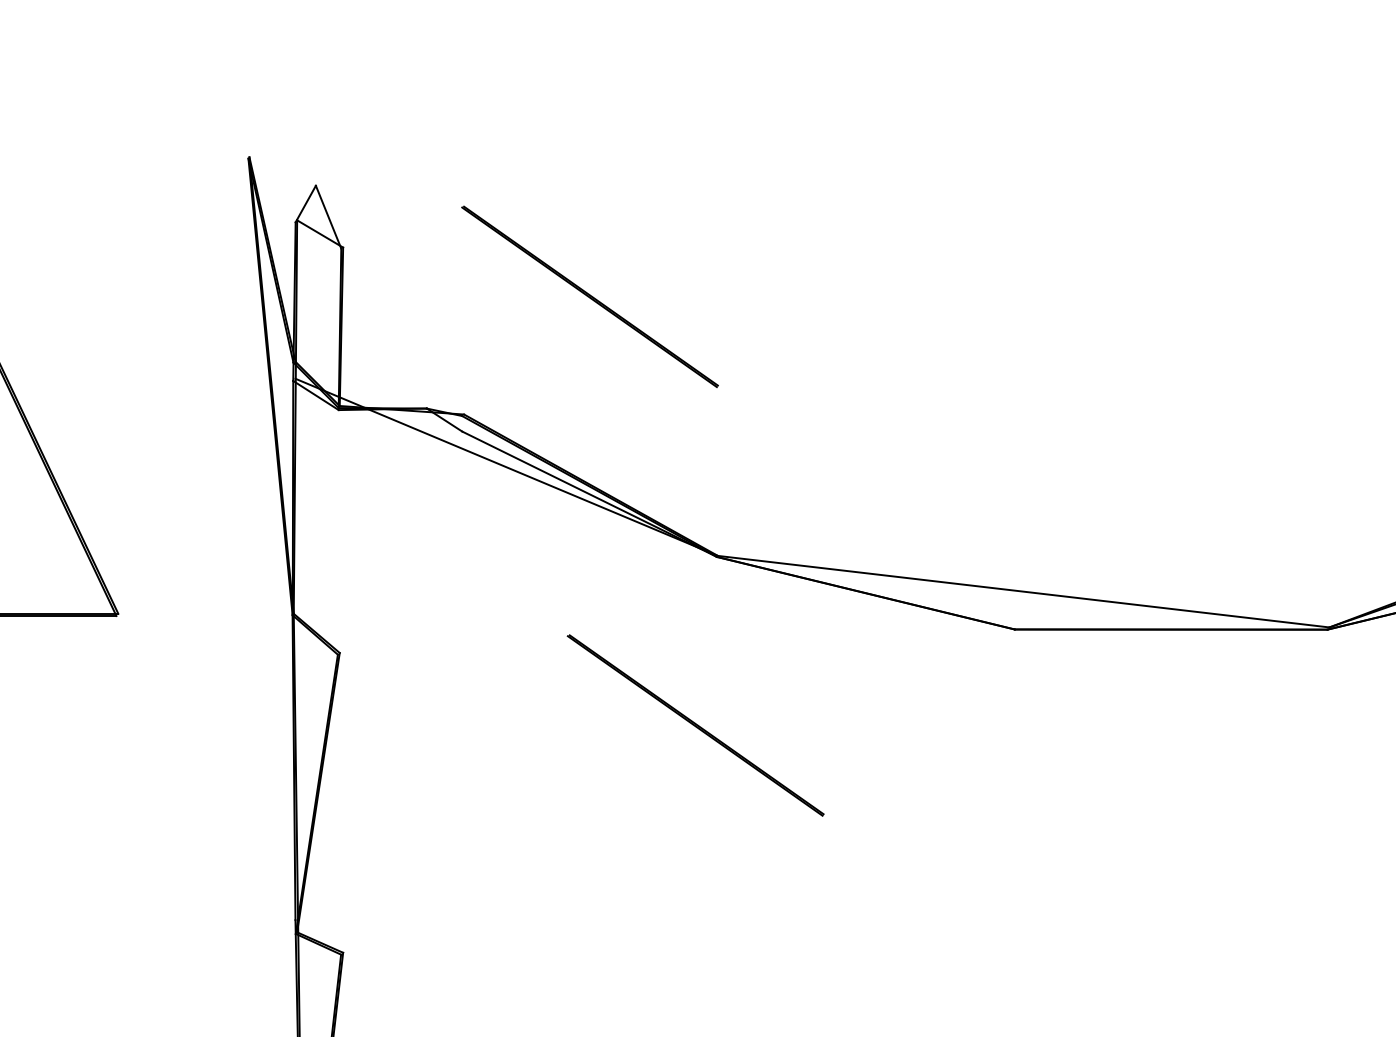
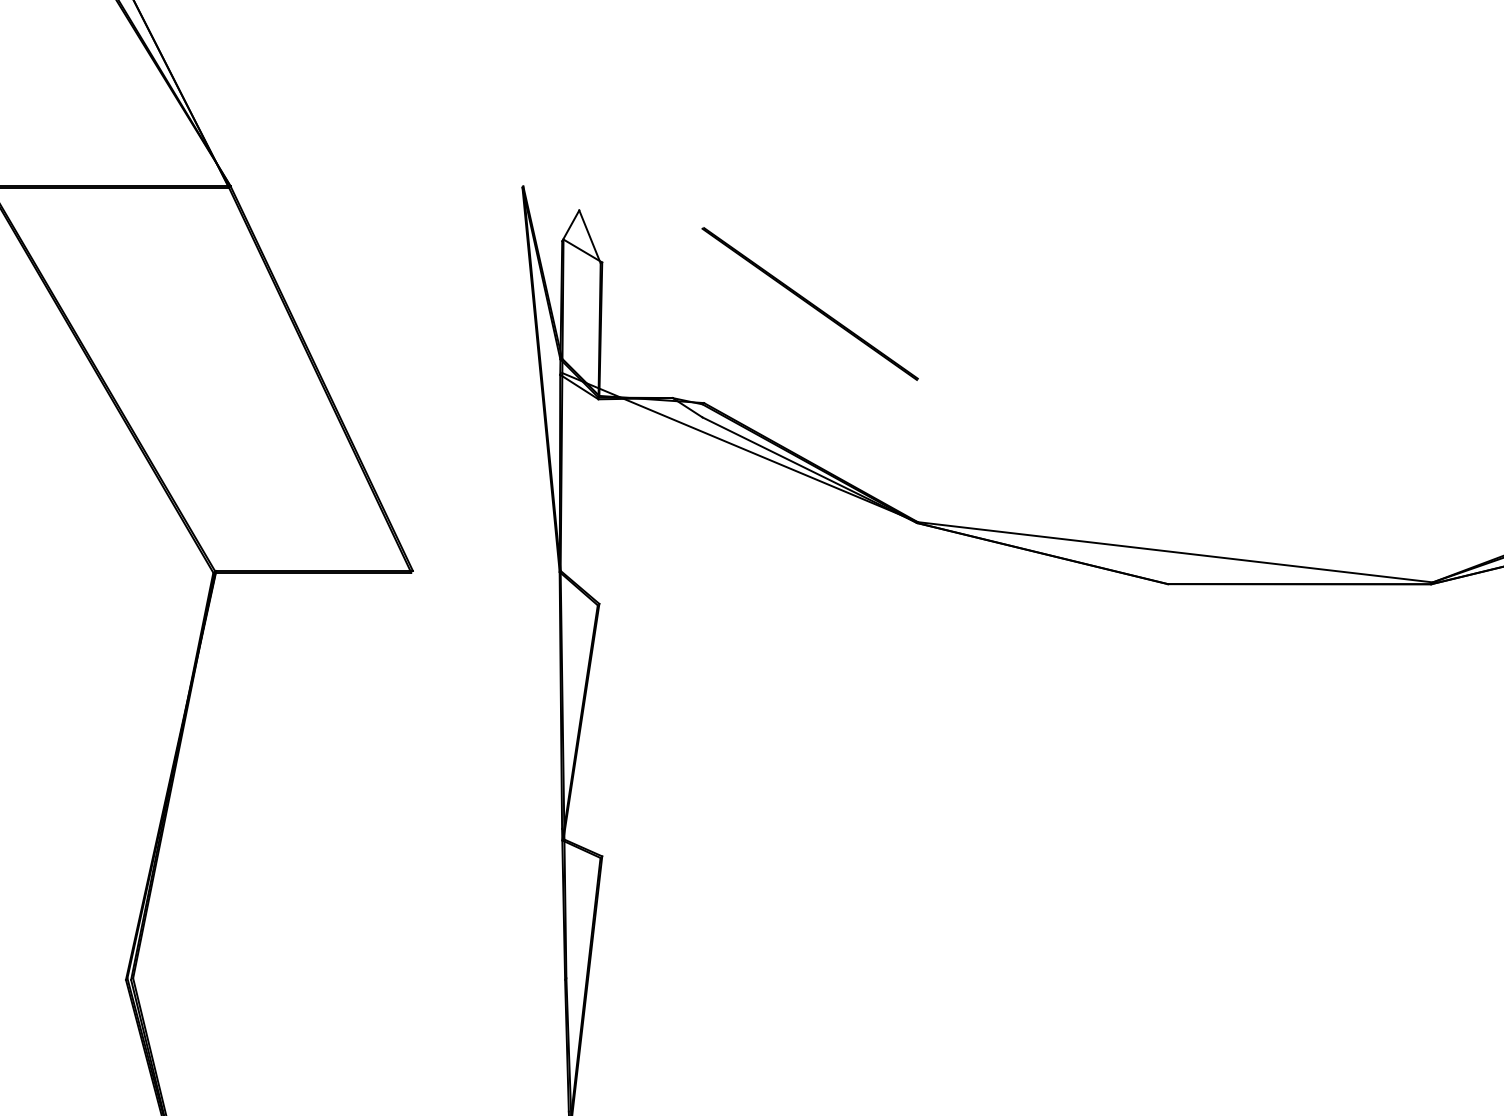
line: (694, 724) -> (898, 664), removed

